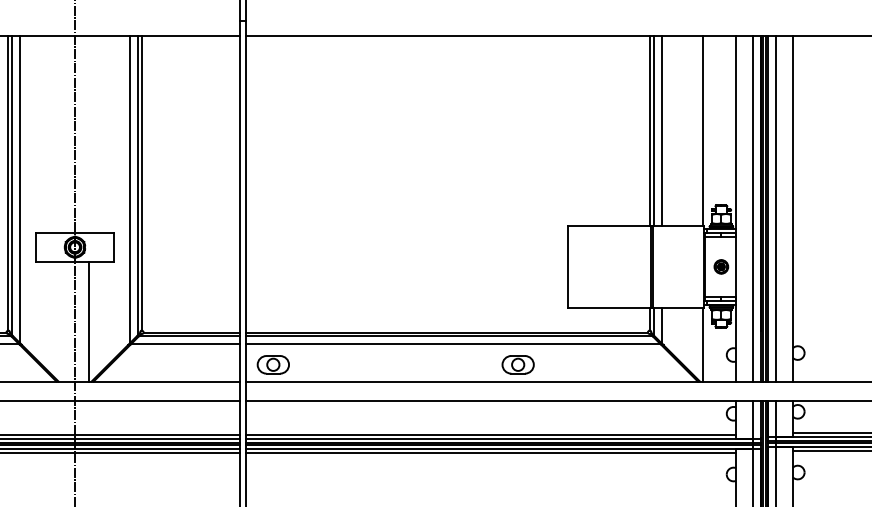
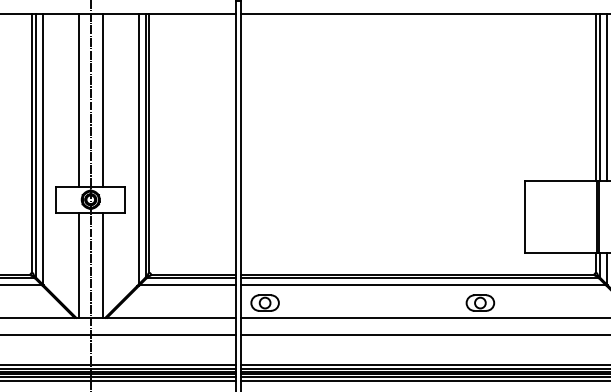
line: (61, 133) -> (78, 99), added
line: (88, 133) -> (102, 99), added
line: (61, 321) -> (78, 264), added

